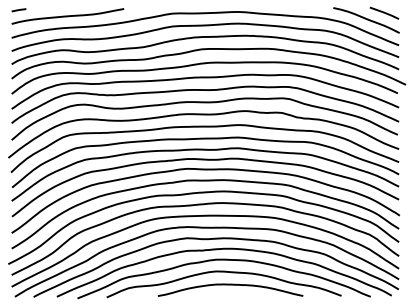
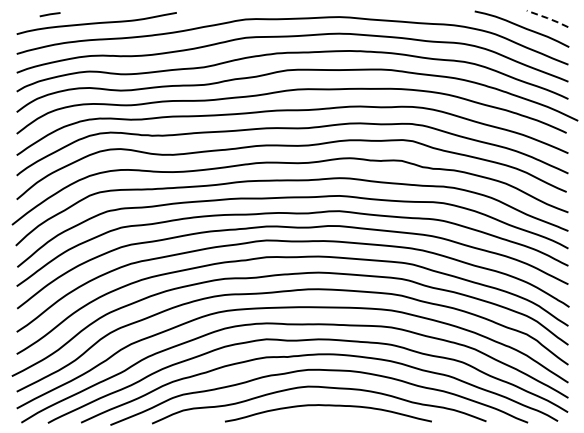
line: (18, 10) -> (49, 14), moved
line: (384, 12) -> (547, 18), solid -> dashed

